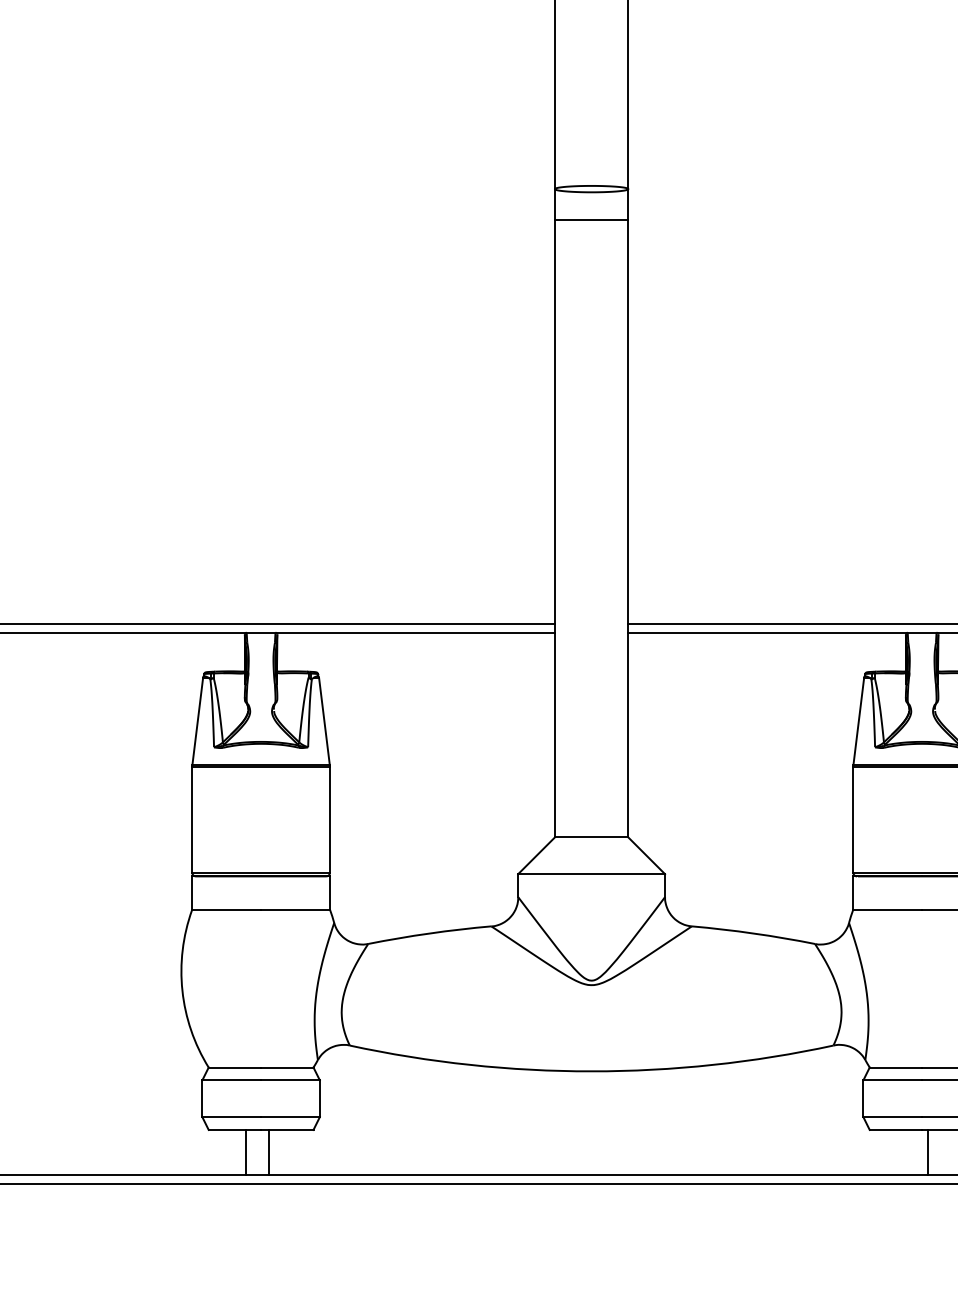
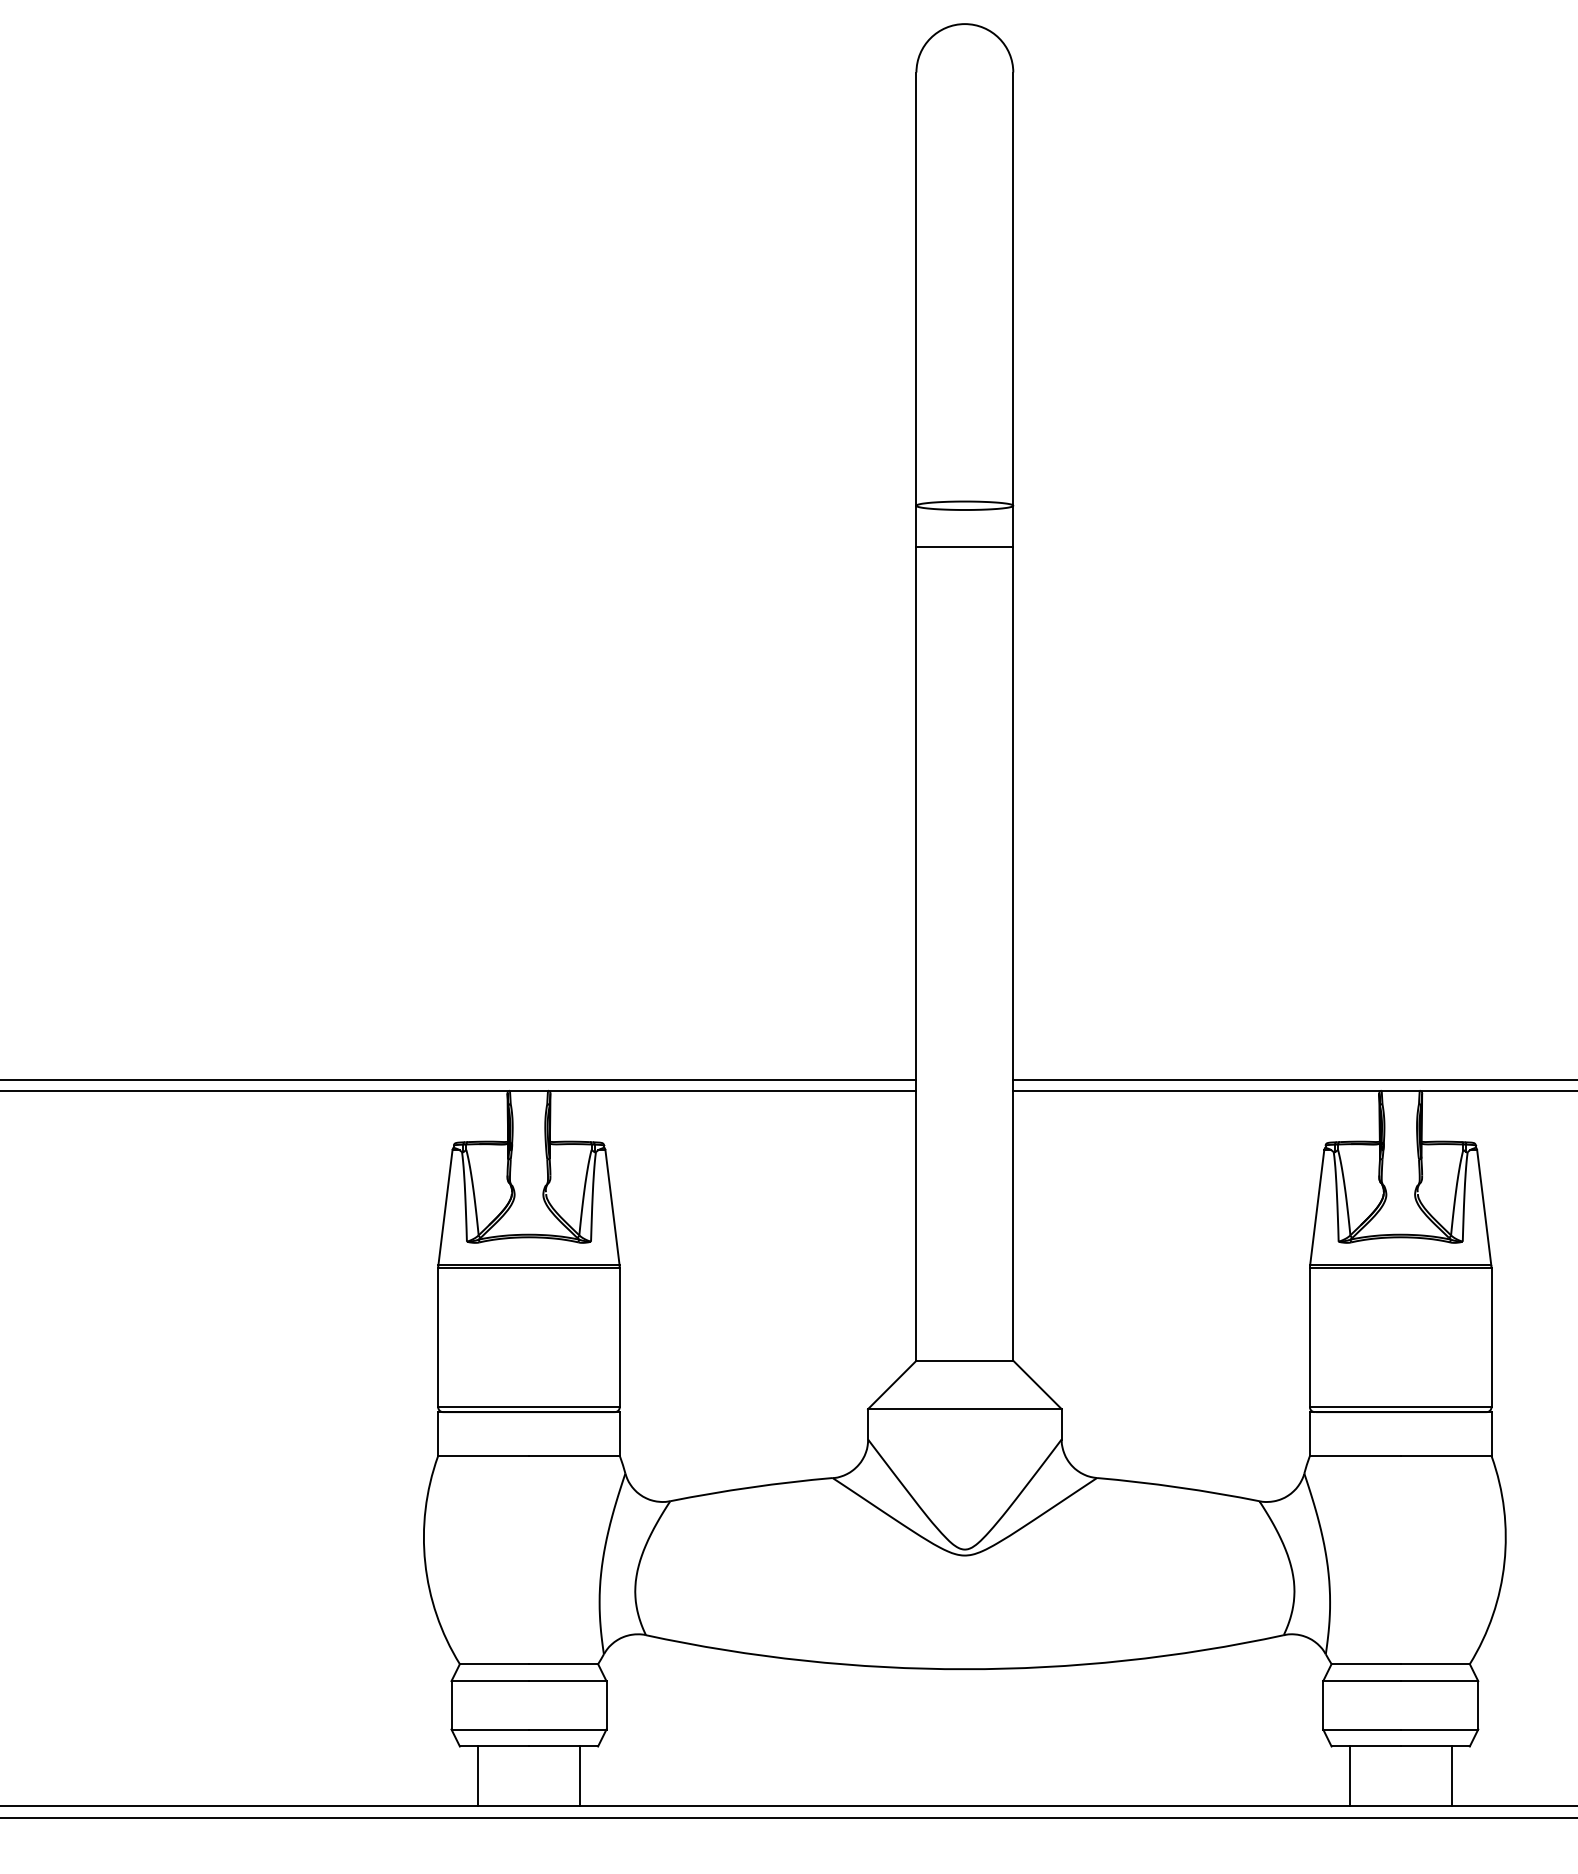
line: (245, 1152) -> (579, 1776), moved
line: (269, 1152) -> (478, 1776), moved
line: (928, 1152) -> (1349, 1776), moved

